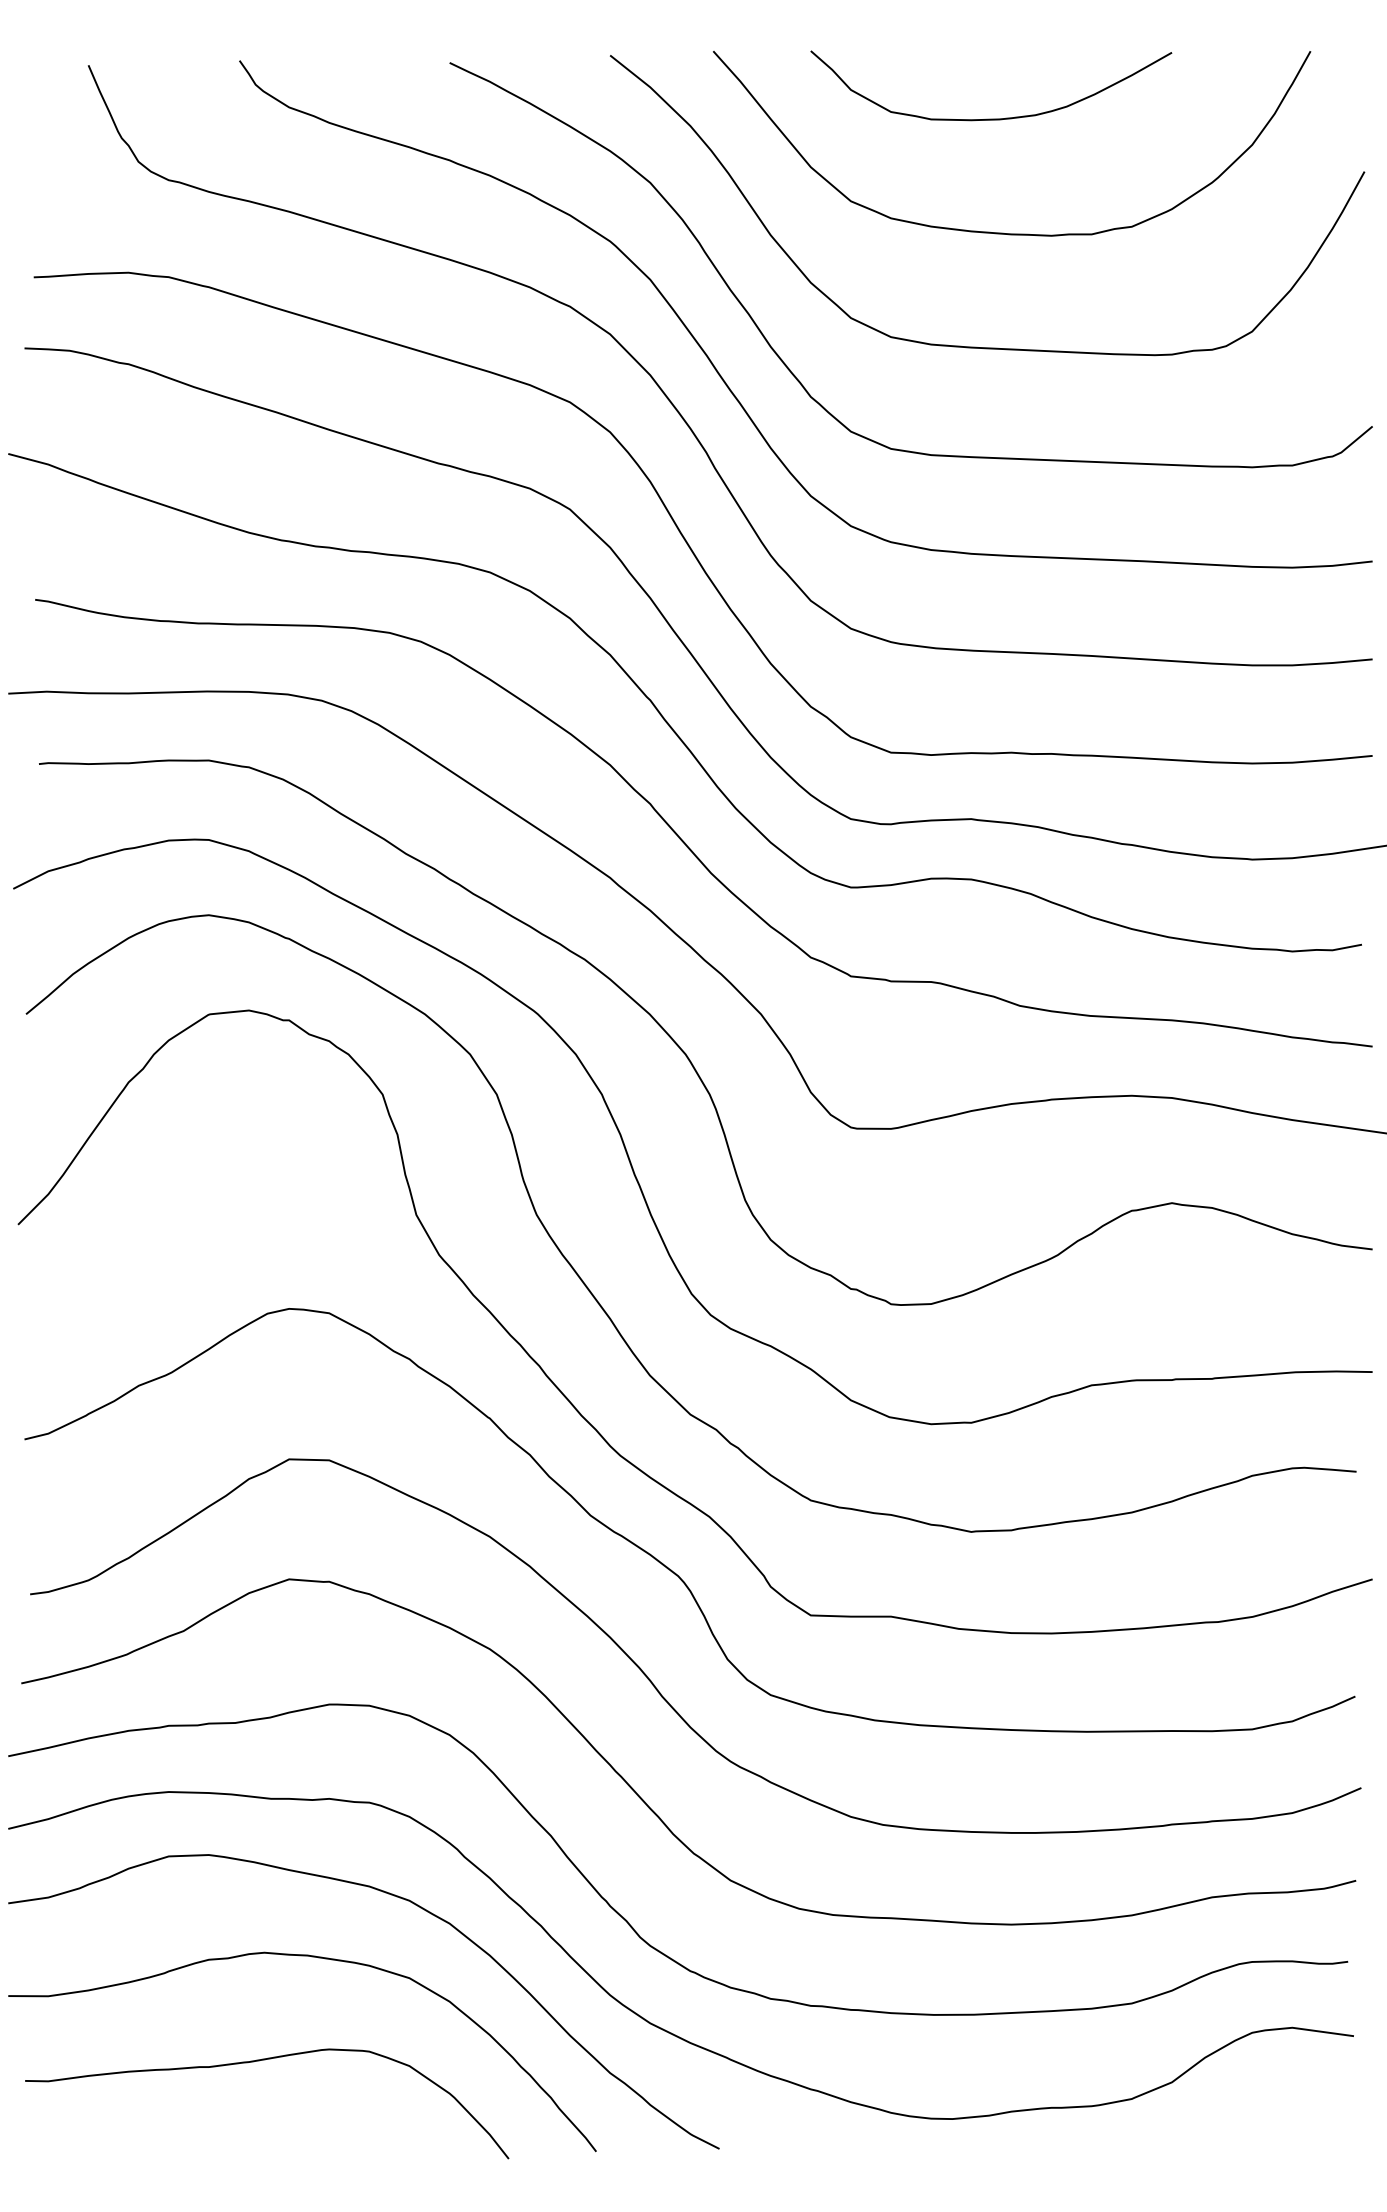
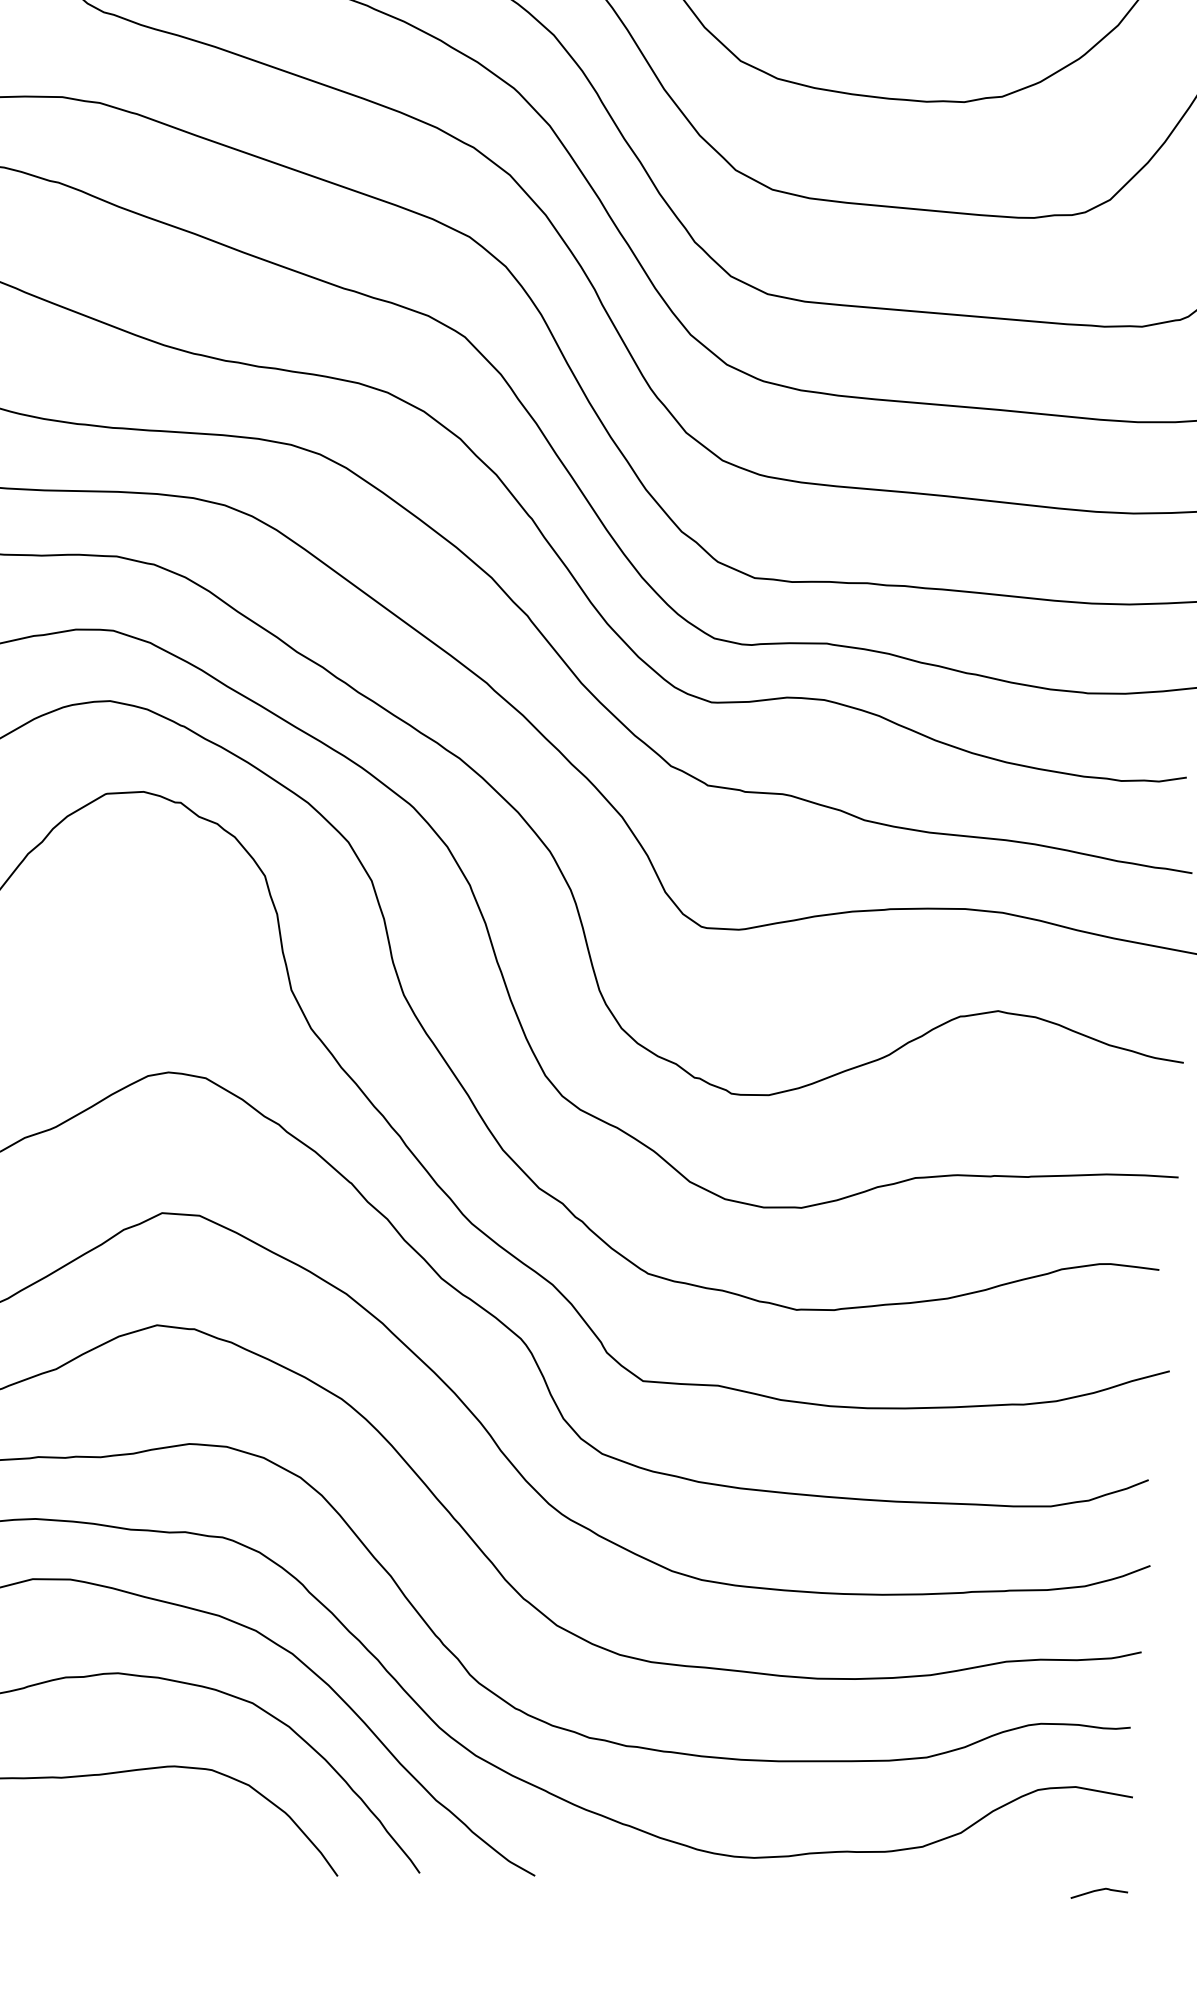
curve: (1320, 2138) -> (1097, 1891), added

